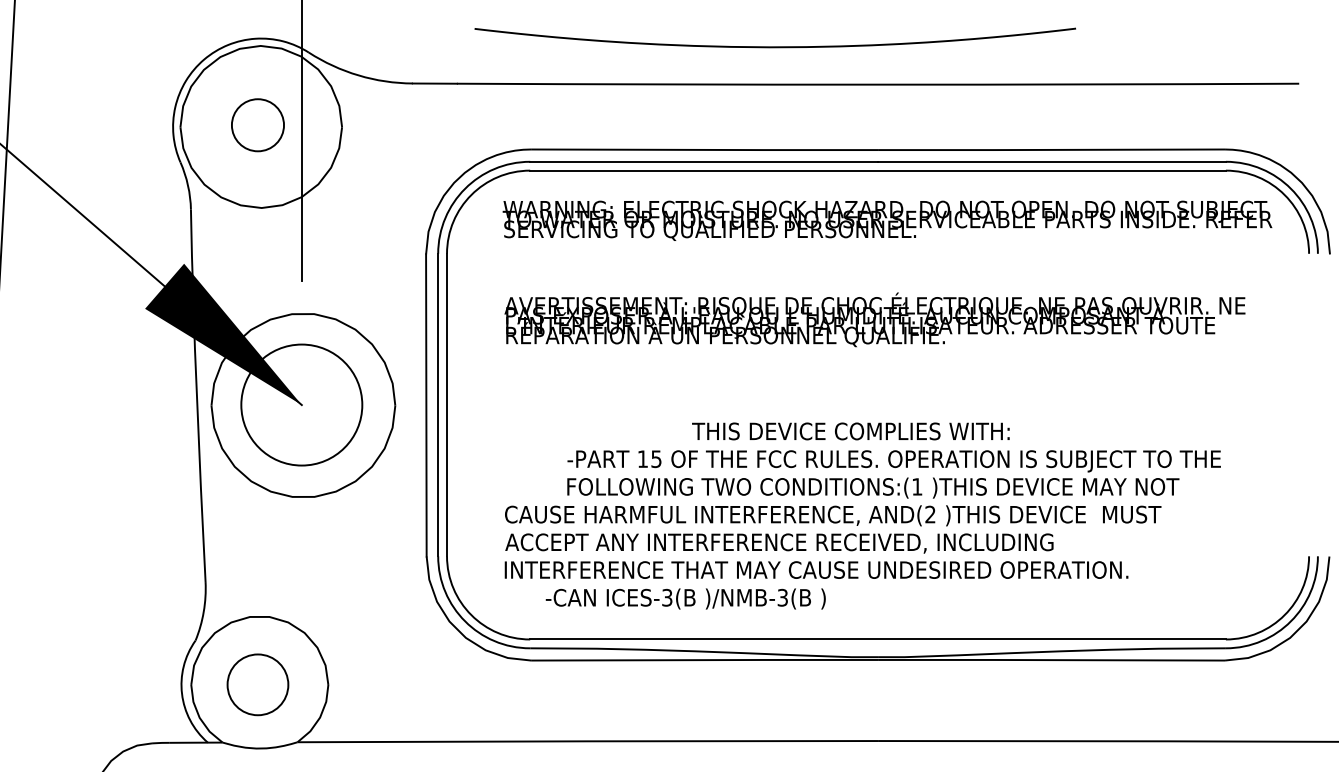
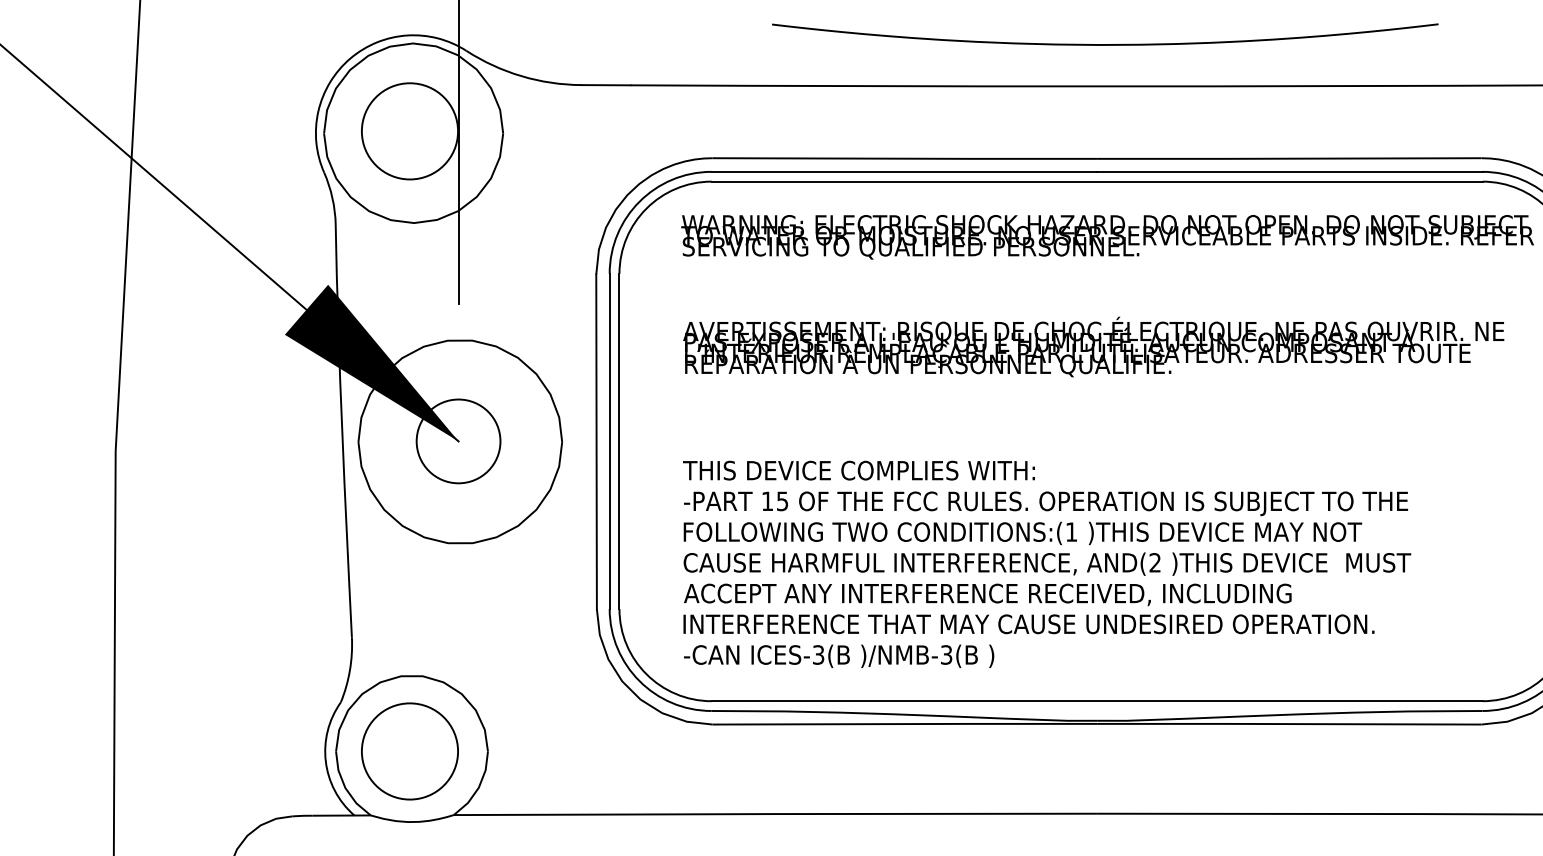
curve: (775, 46) -> (1105, 44), moved
circle: (257, 125) -> (409, 131), size x1.67
circle: (301, 405) -> (458, 441), size x0.62
text: (850, 431) -> (858, 470), moved
text: (893, 474) -> (1045, 518), moved
text: (686, 598) -> (839, 655), moved
circle: (257, 684) -> (409, 751), size x1.43

